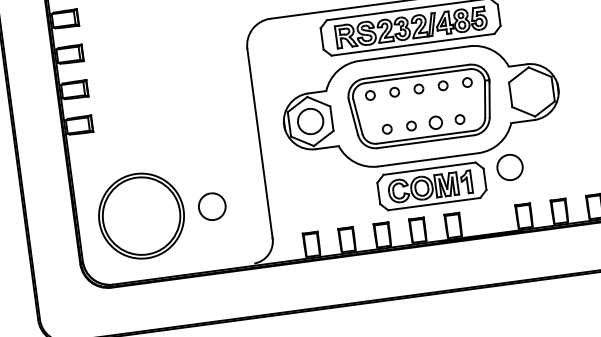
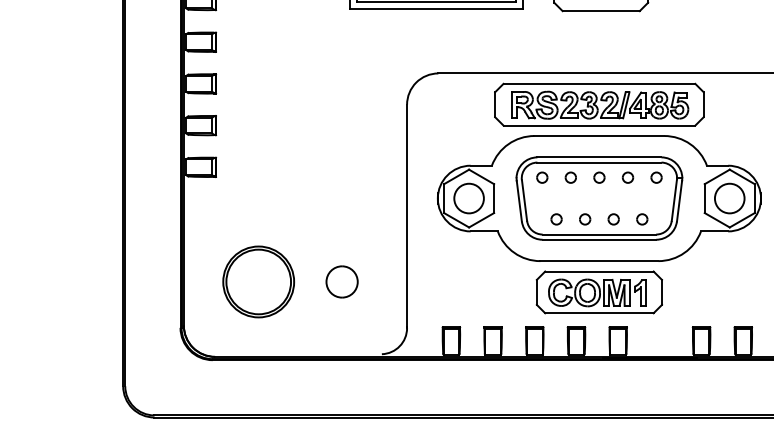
part: (435, 122) -> (613, 219), size x0.71
circle: (509, 167) -> (729, 198), moved
part: (141, 215) -> (258, 281), size x0.71

